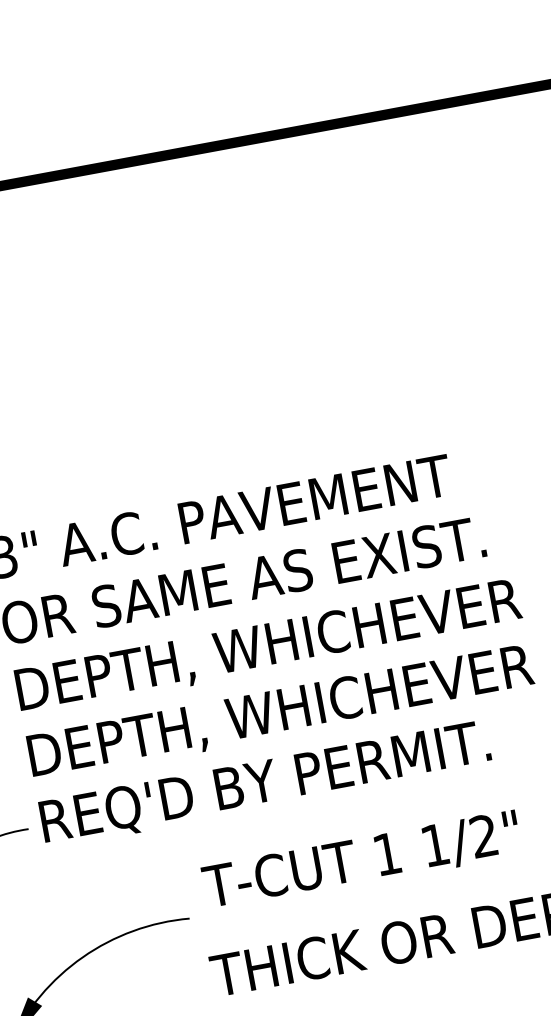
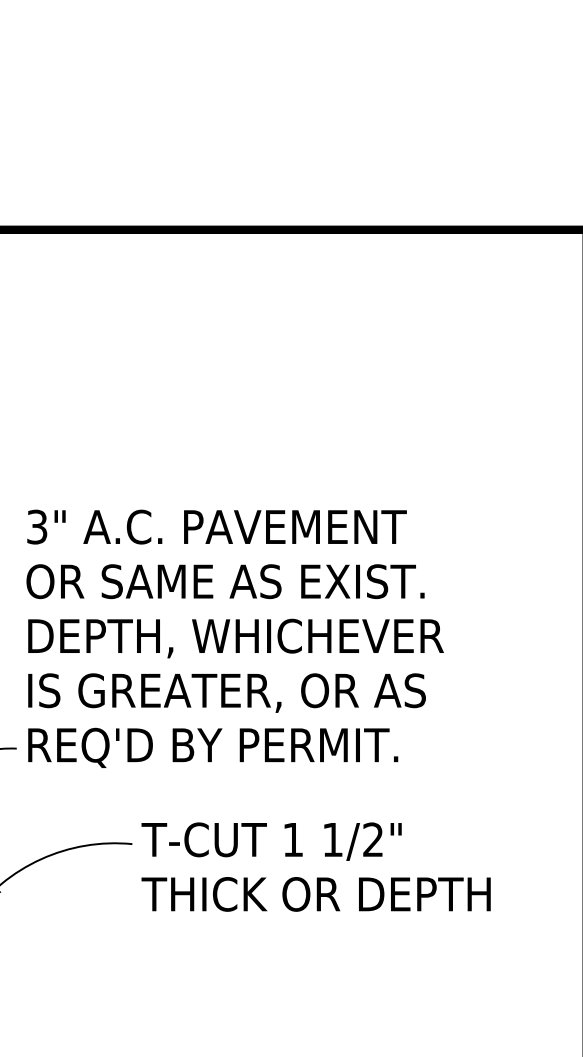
text: (282, 711) -> (237, 692), DEPTH, WHICHEVER -> IS GREATER, OR AS
text: (361, 860) -> (271, 841), moved

